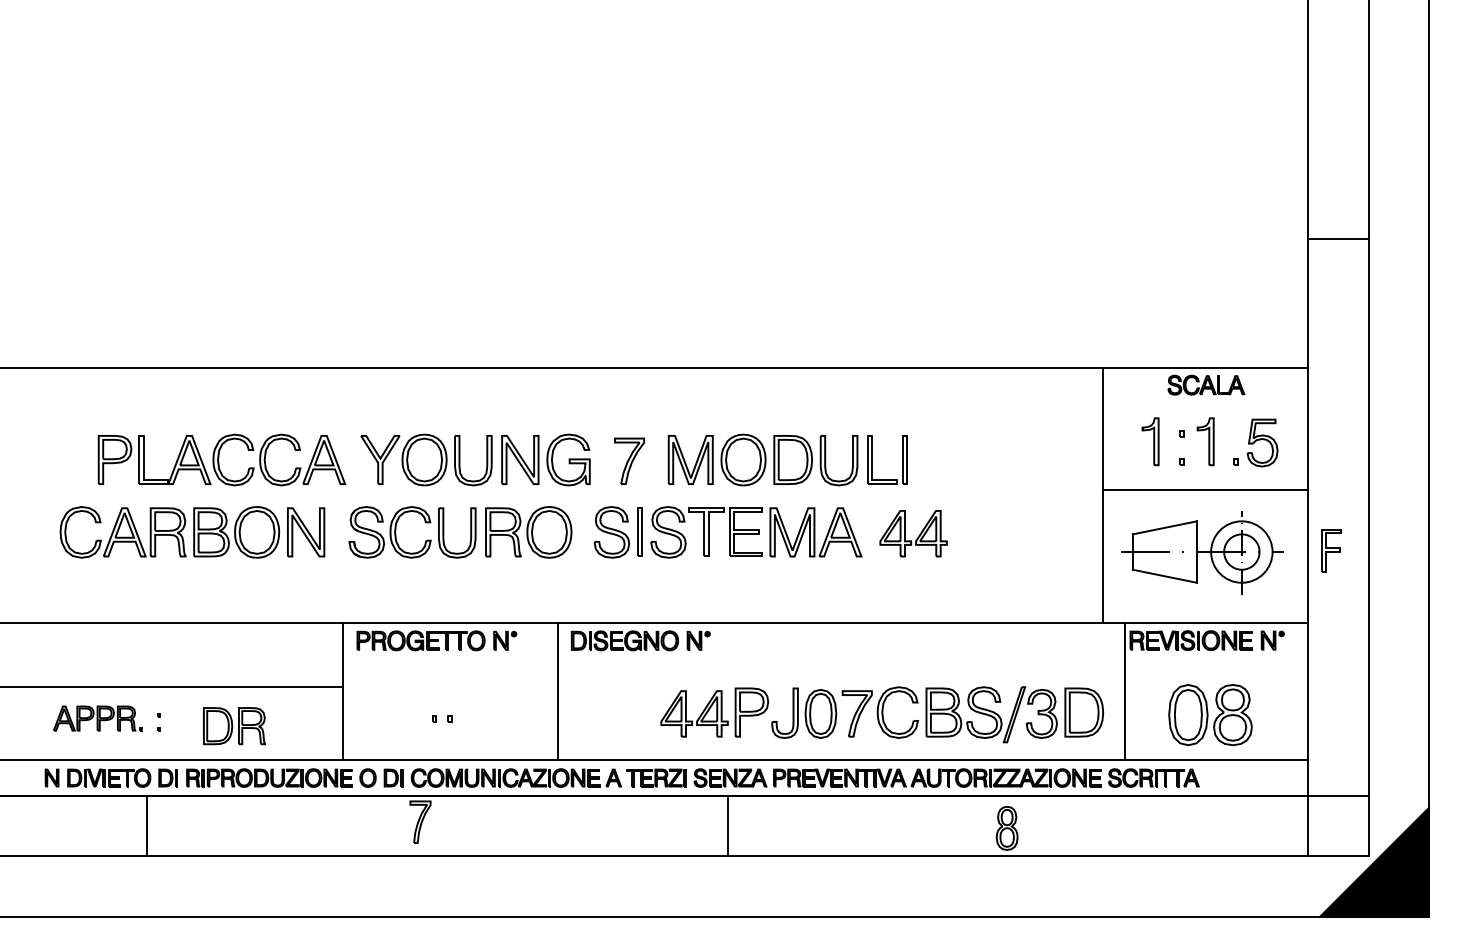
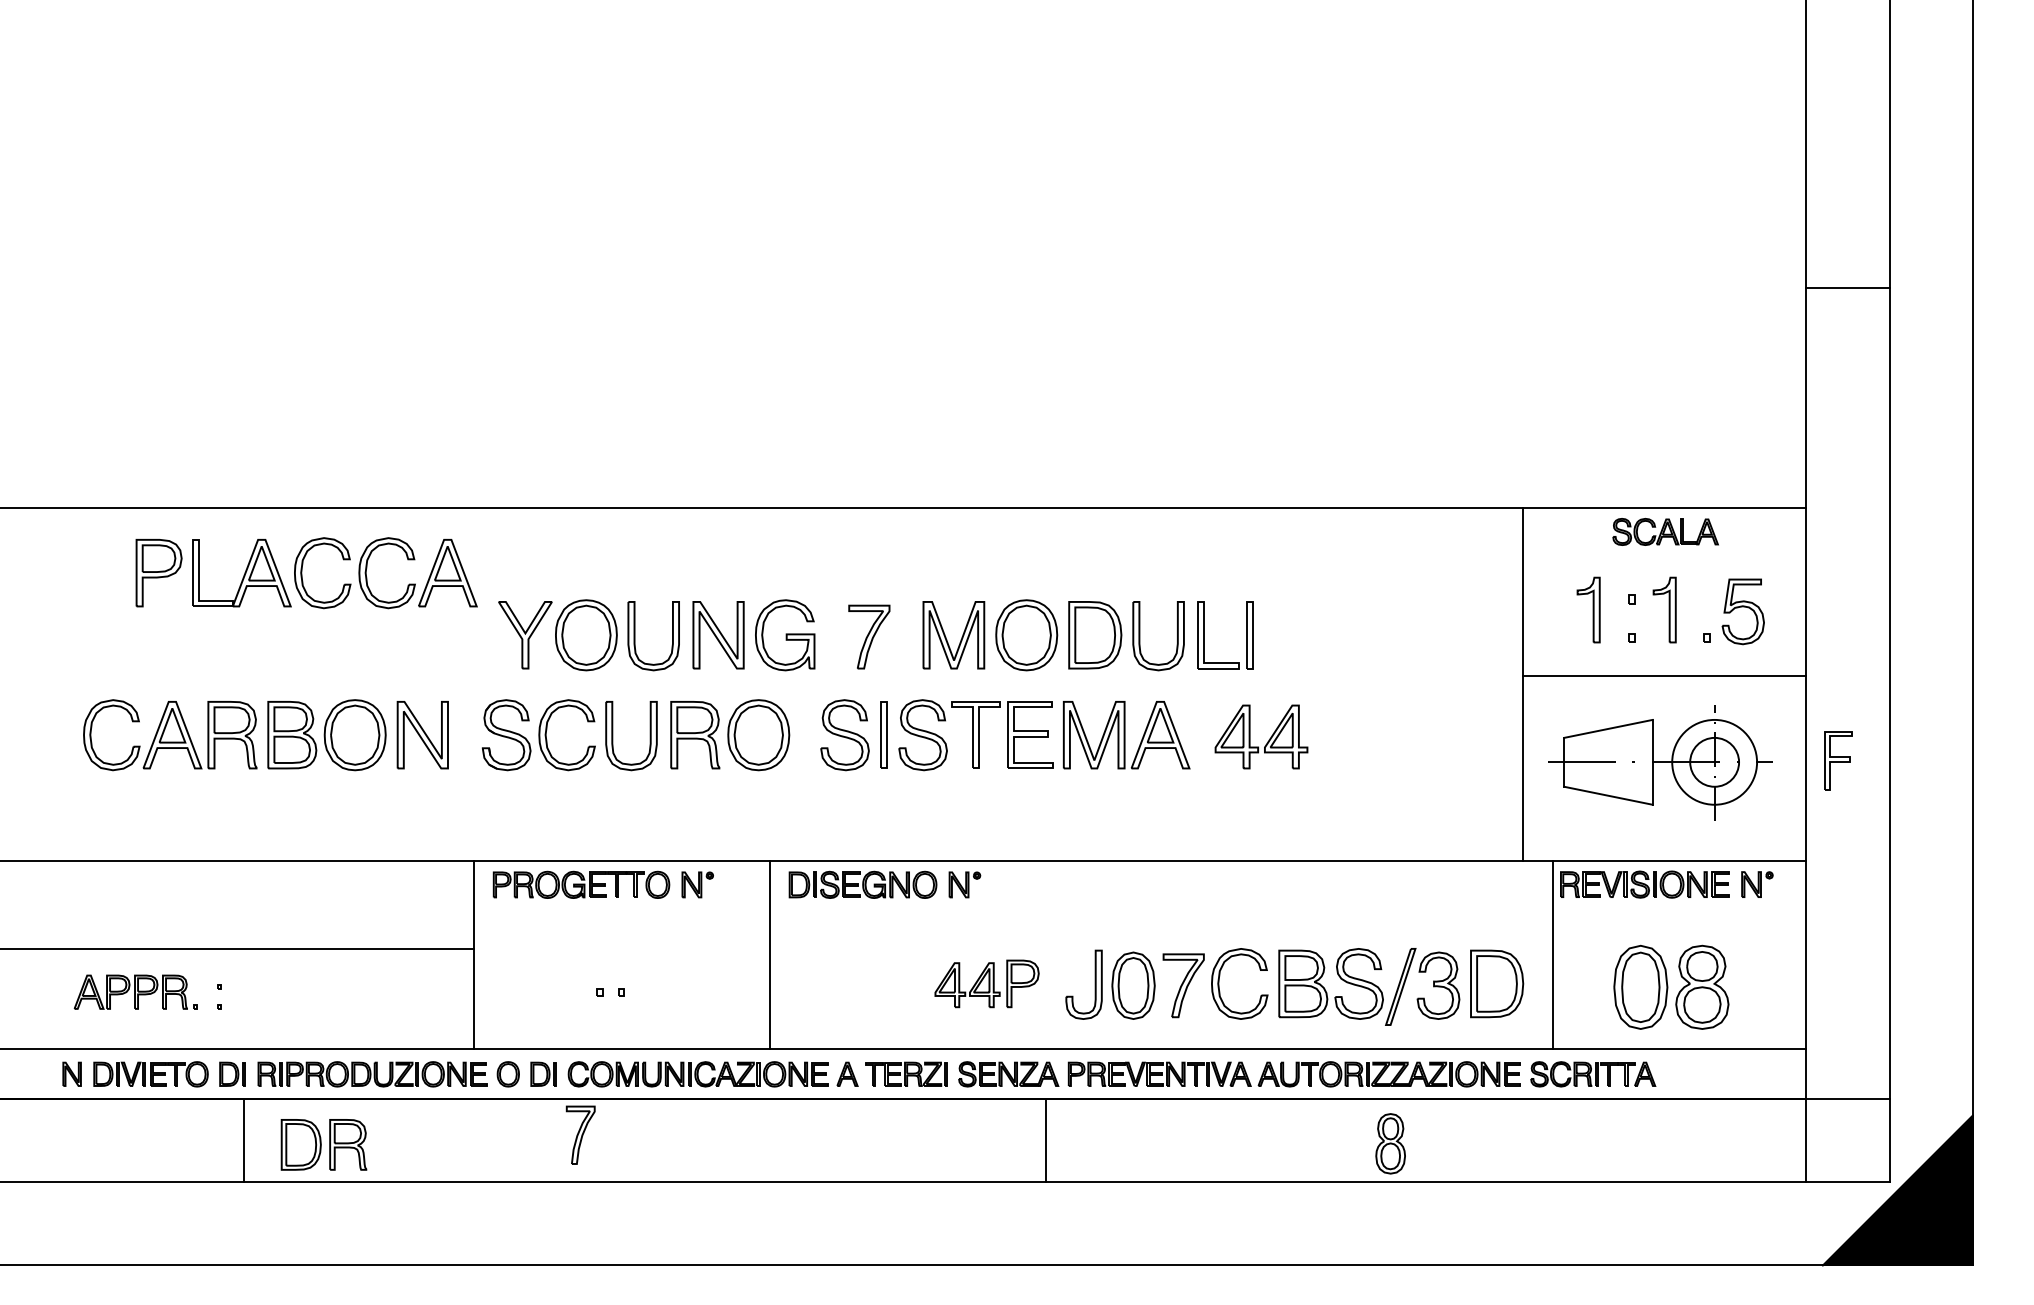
line: (1338, 239) -> (1848, 288), moved
part: (221, 459) -> (306, 572), moved
part: (714, 712) -> (986, 983), size x0.7
part: (234, 726) -> (323, 1145), moved
line: (147, 825) -> (243, 1139), moved
line: (727, 825) -> (1045, 1139), moved

